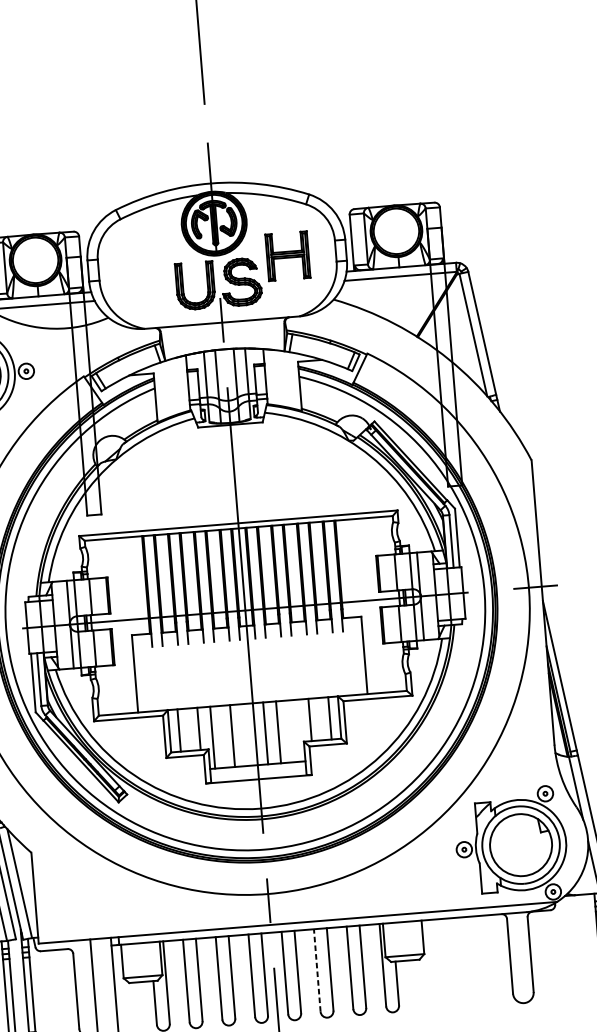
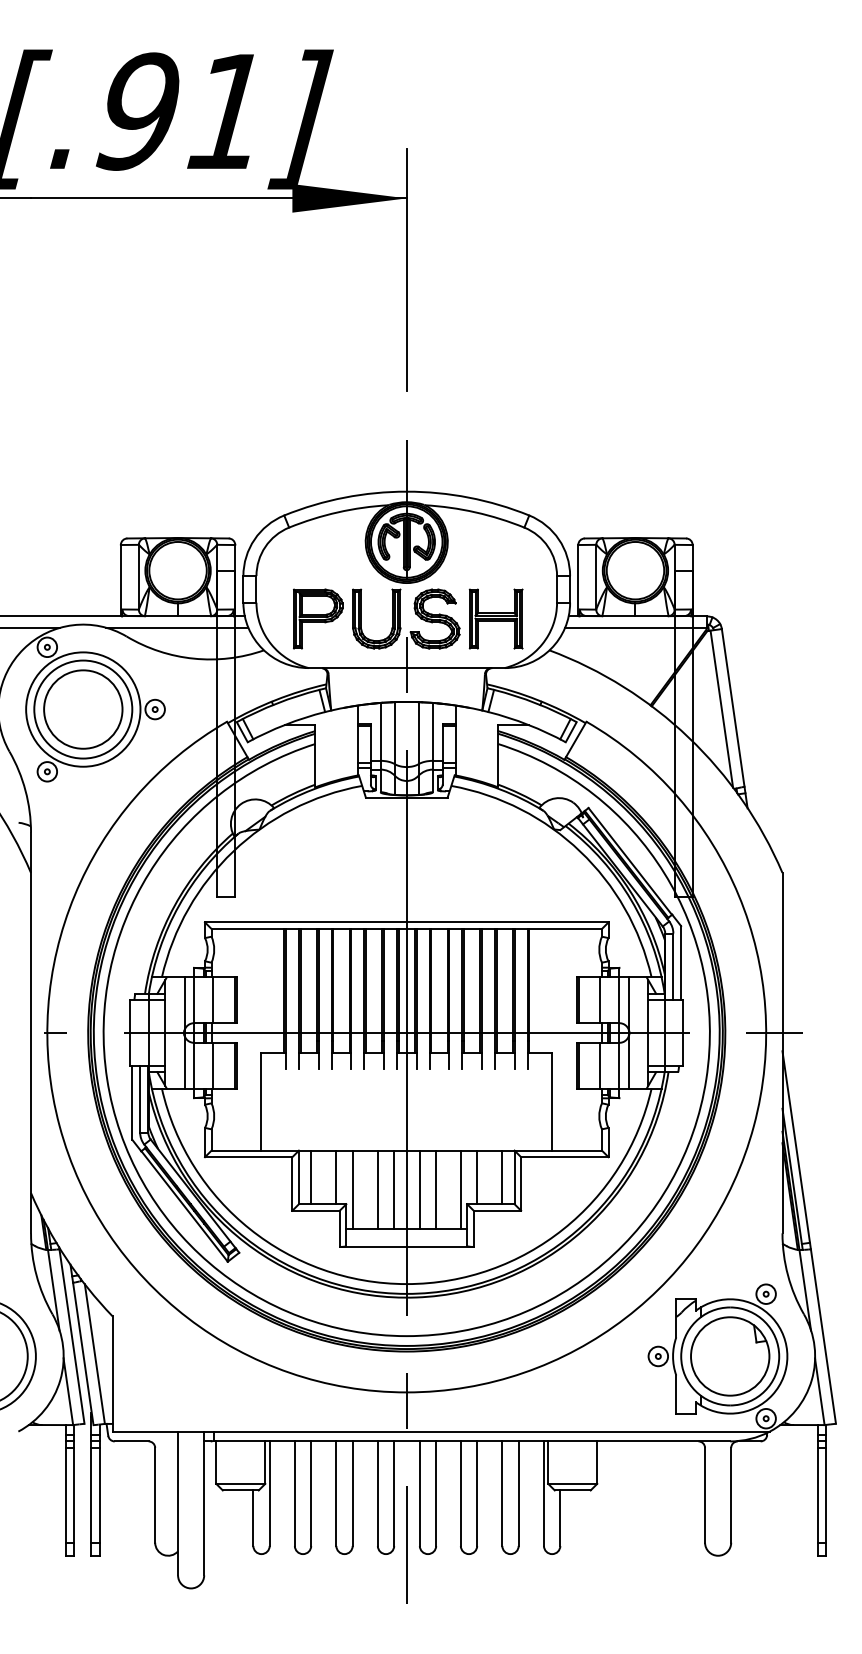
part: (287, 255) -> (495, 618), moved
part: (149, 289) -> (318, 618), added
line: (297, 730) -> (460, 1189), added
line: (245, 734) -> (394, 1189), added
line: (317, 970) -> (460, 1493), dashed -> solid

